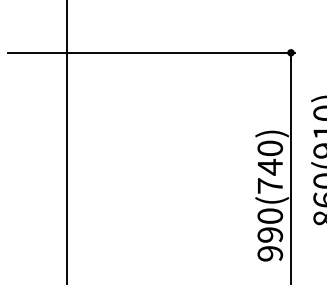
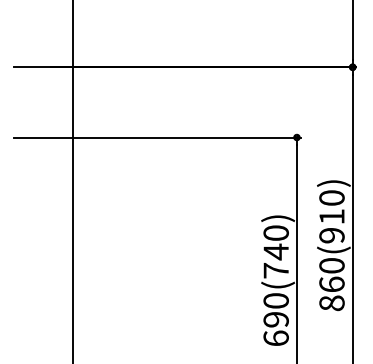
text: (269, 253) -> (275, 338), 990(740) -> 690(740)

